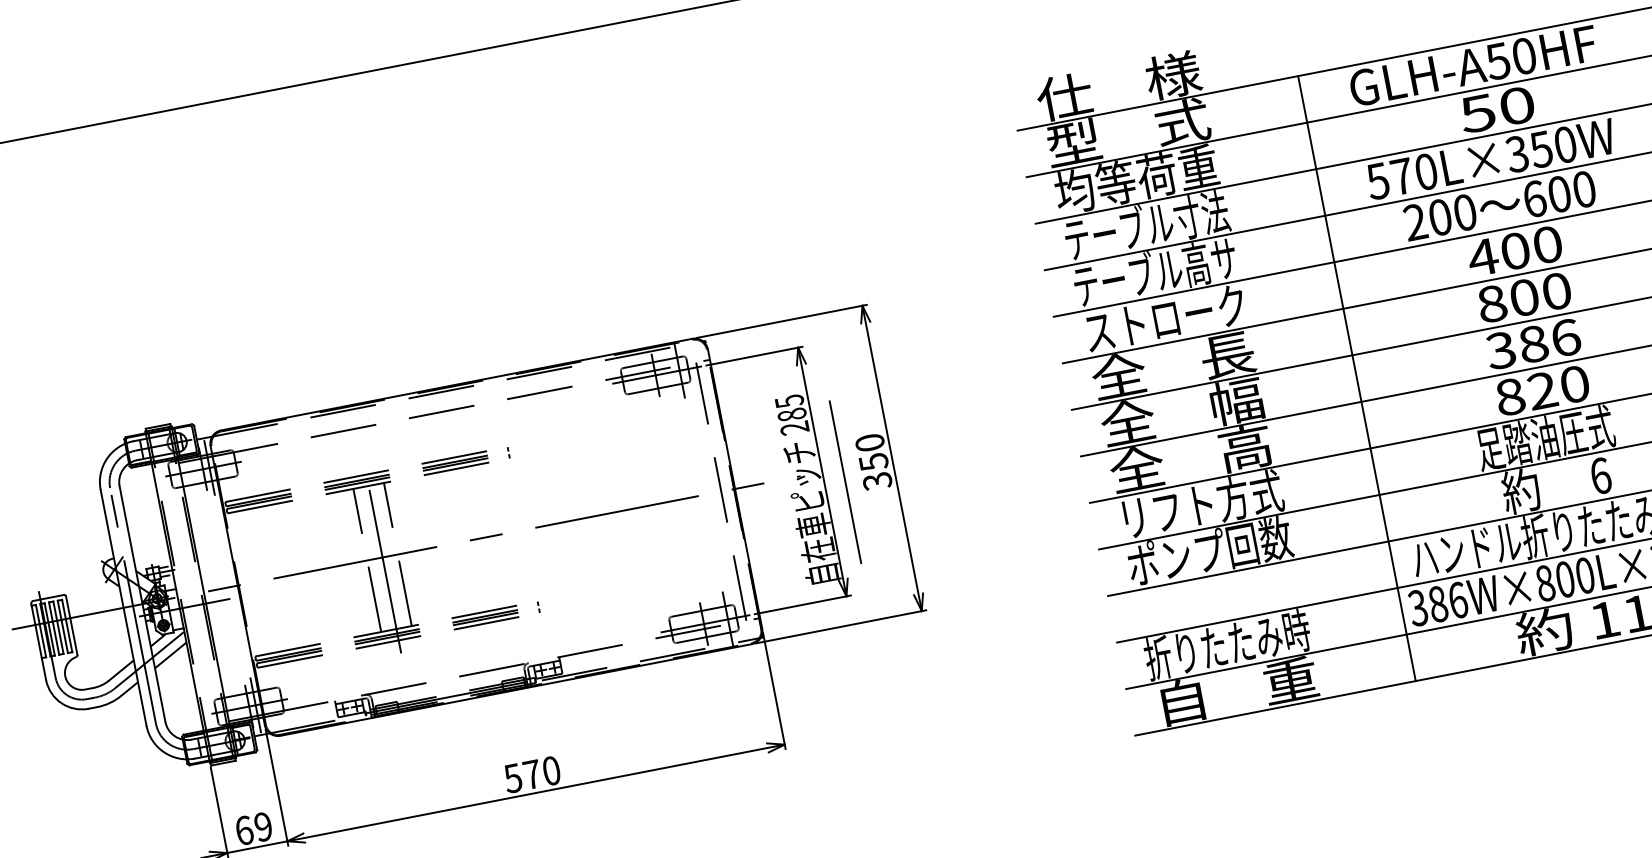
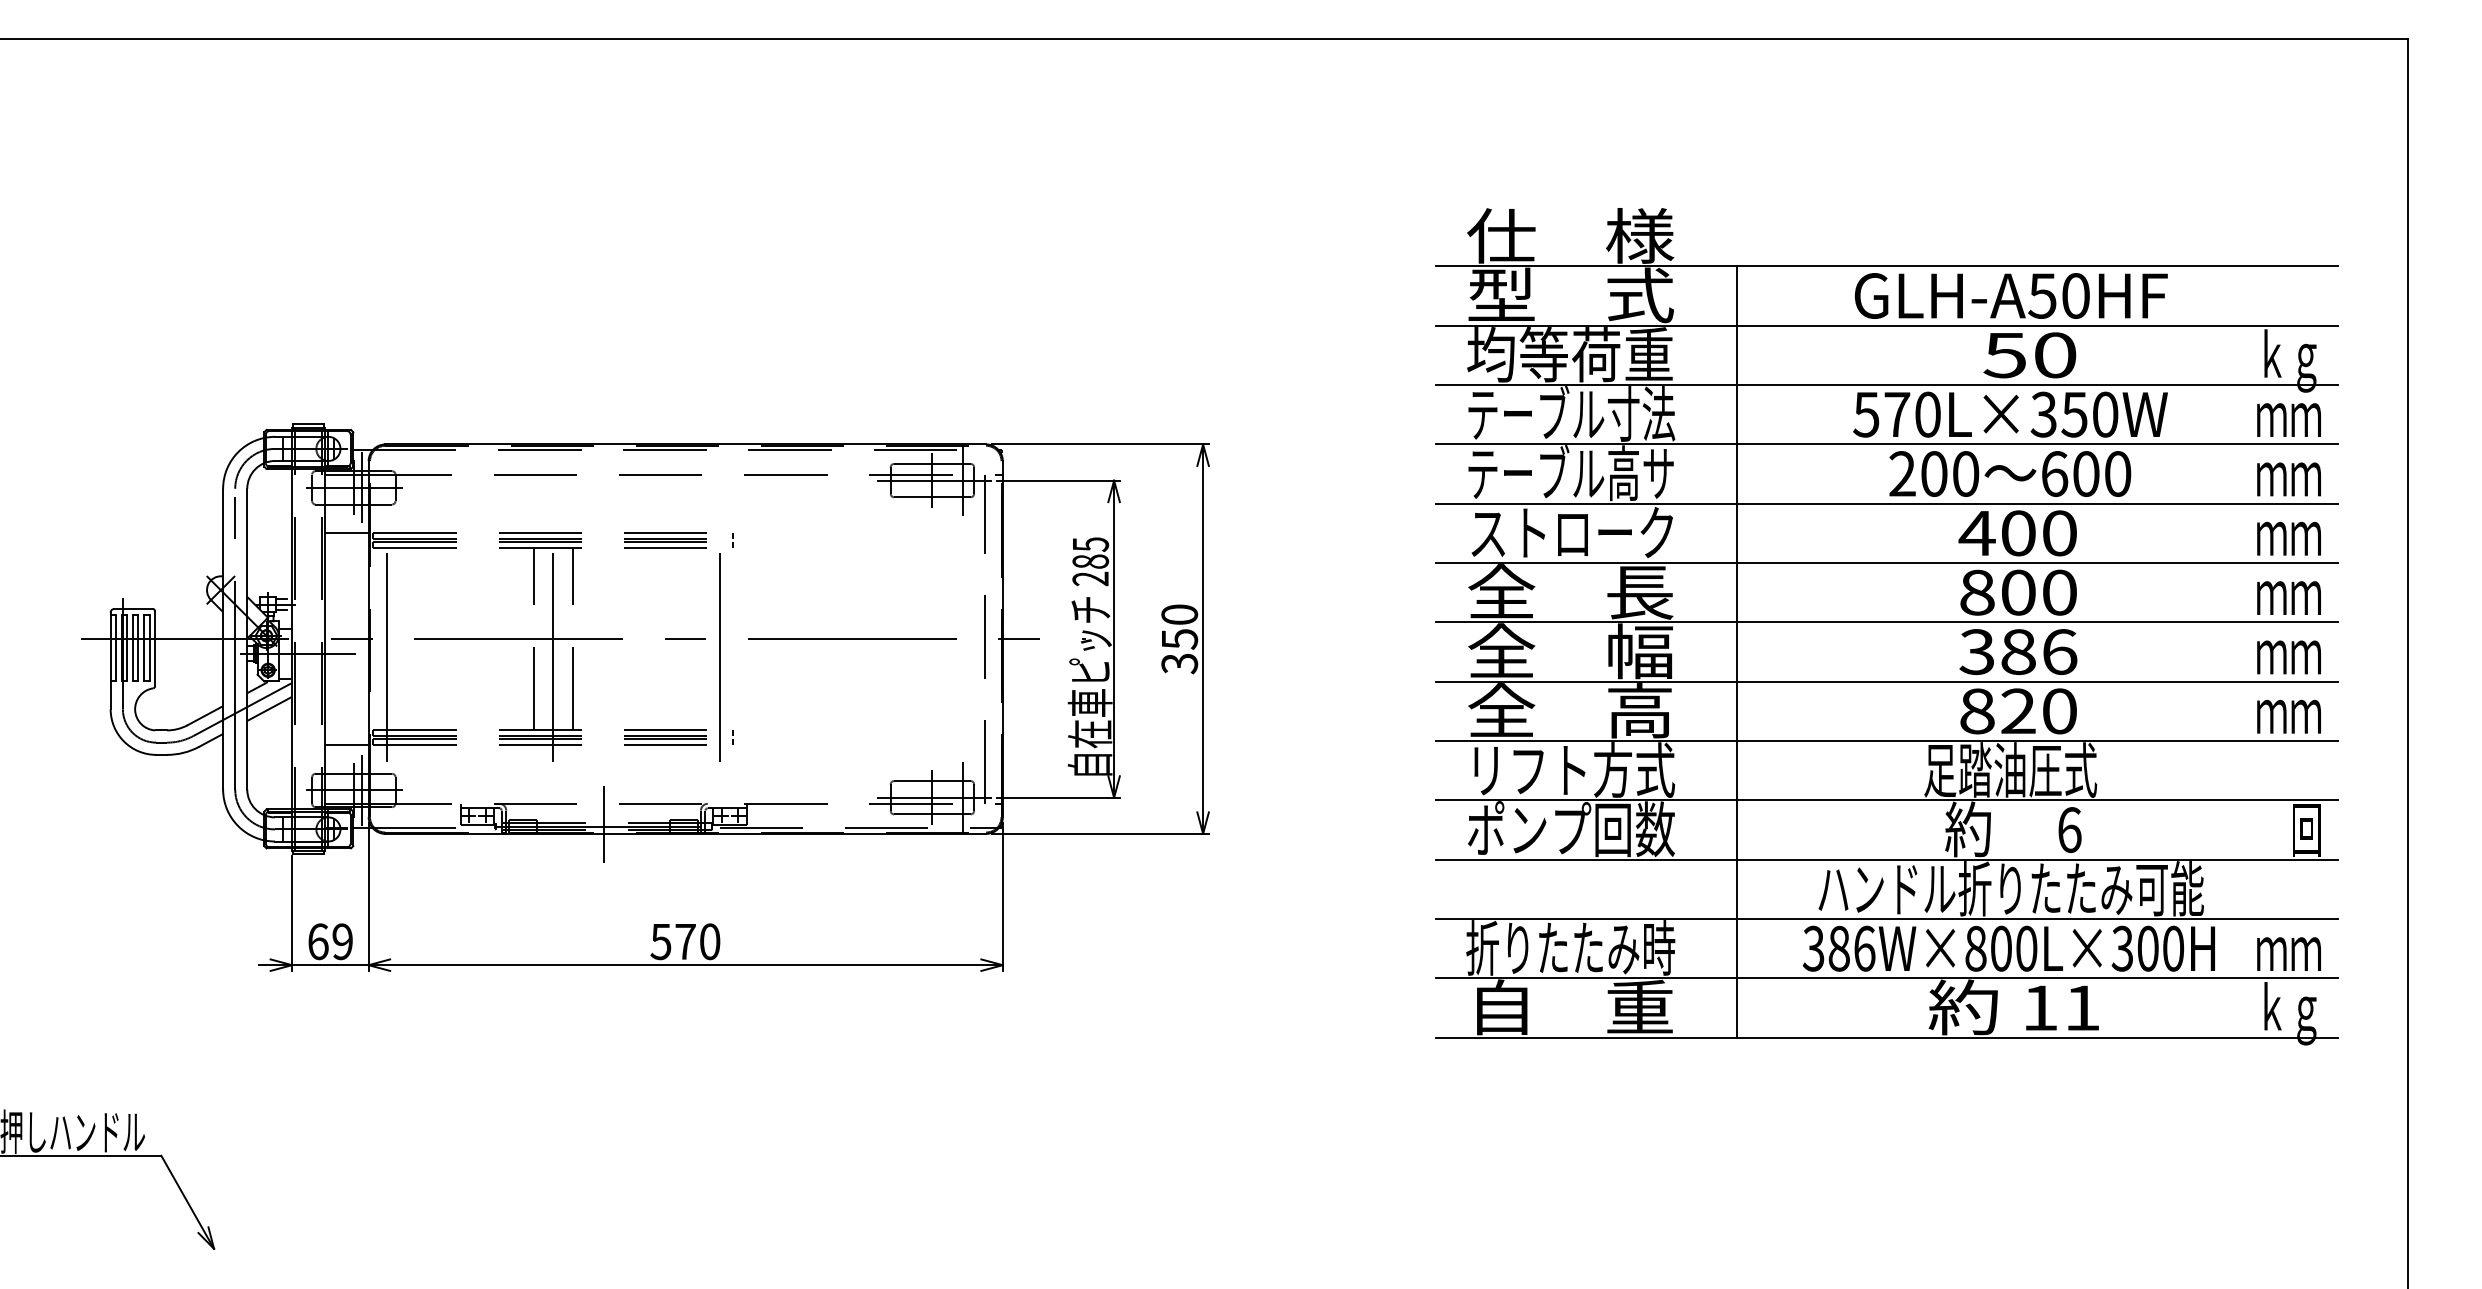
line: (1356, 378) -> (1737, 651), moved
line: (845, 482) -> (719, 657), moved
line: (204, 506) -> (346, 533), added
line: (251, 582) -> (386, 638), added
line: (236, 671) -> (346, 744), added
line: (450, 695) -> (603, 824), added

